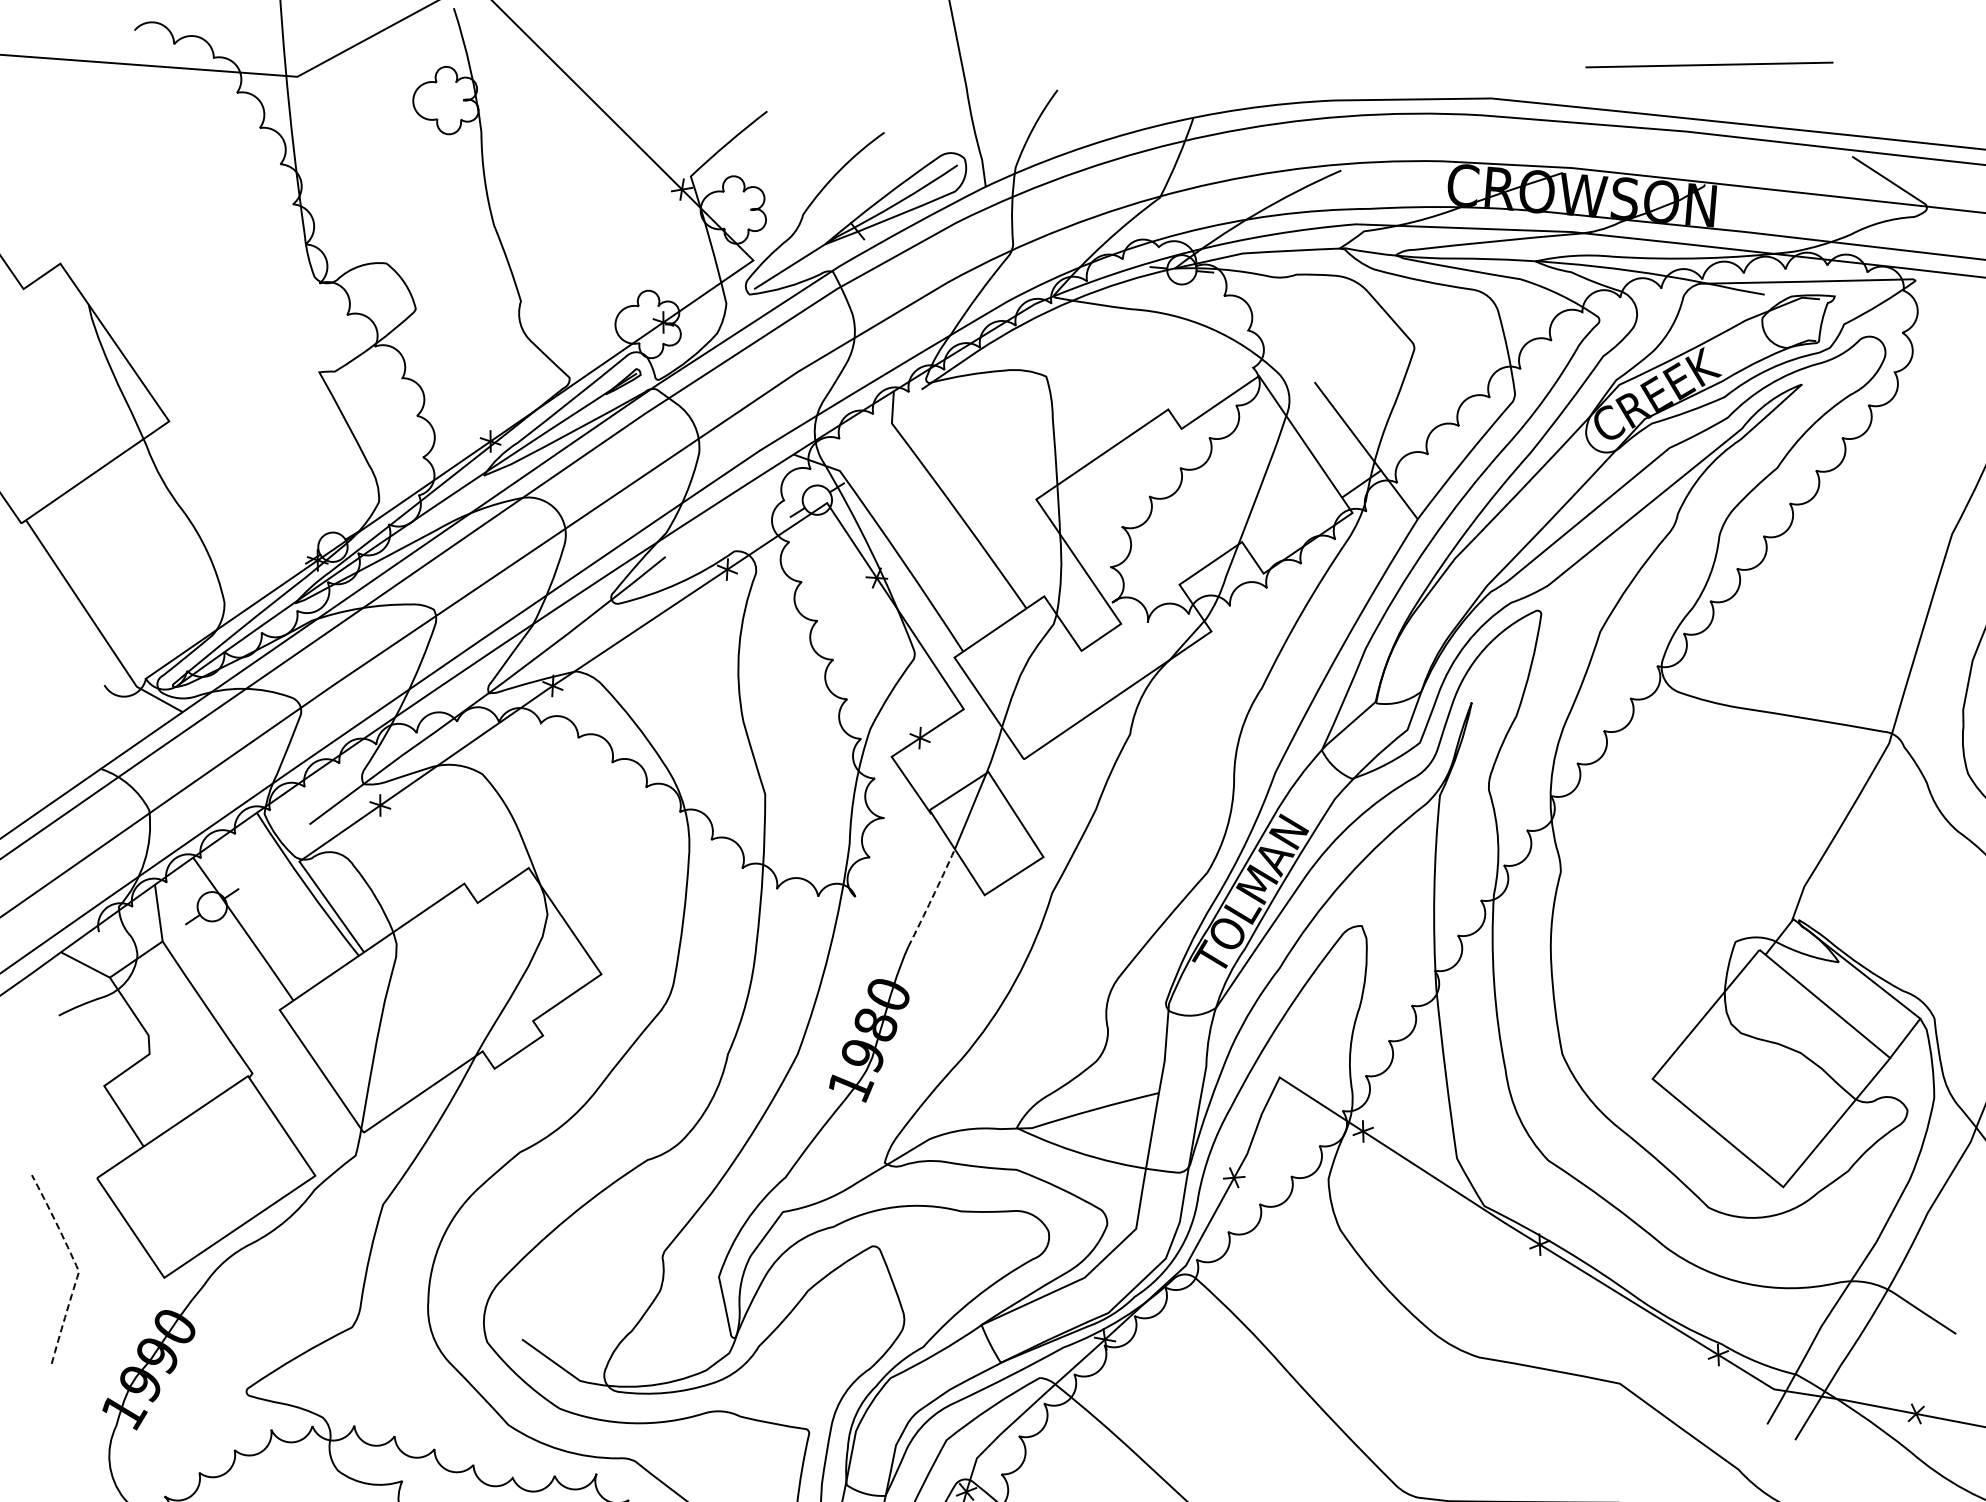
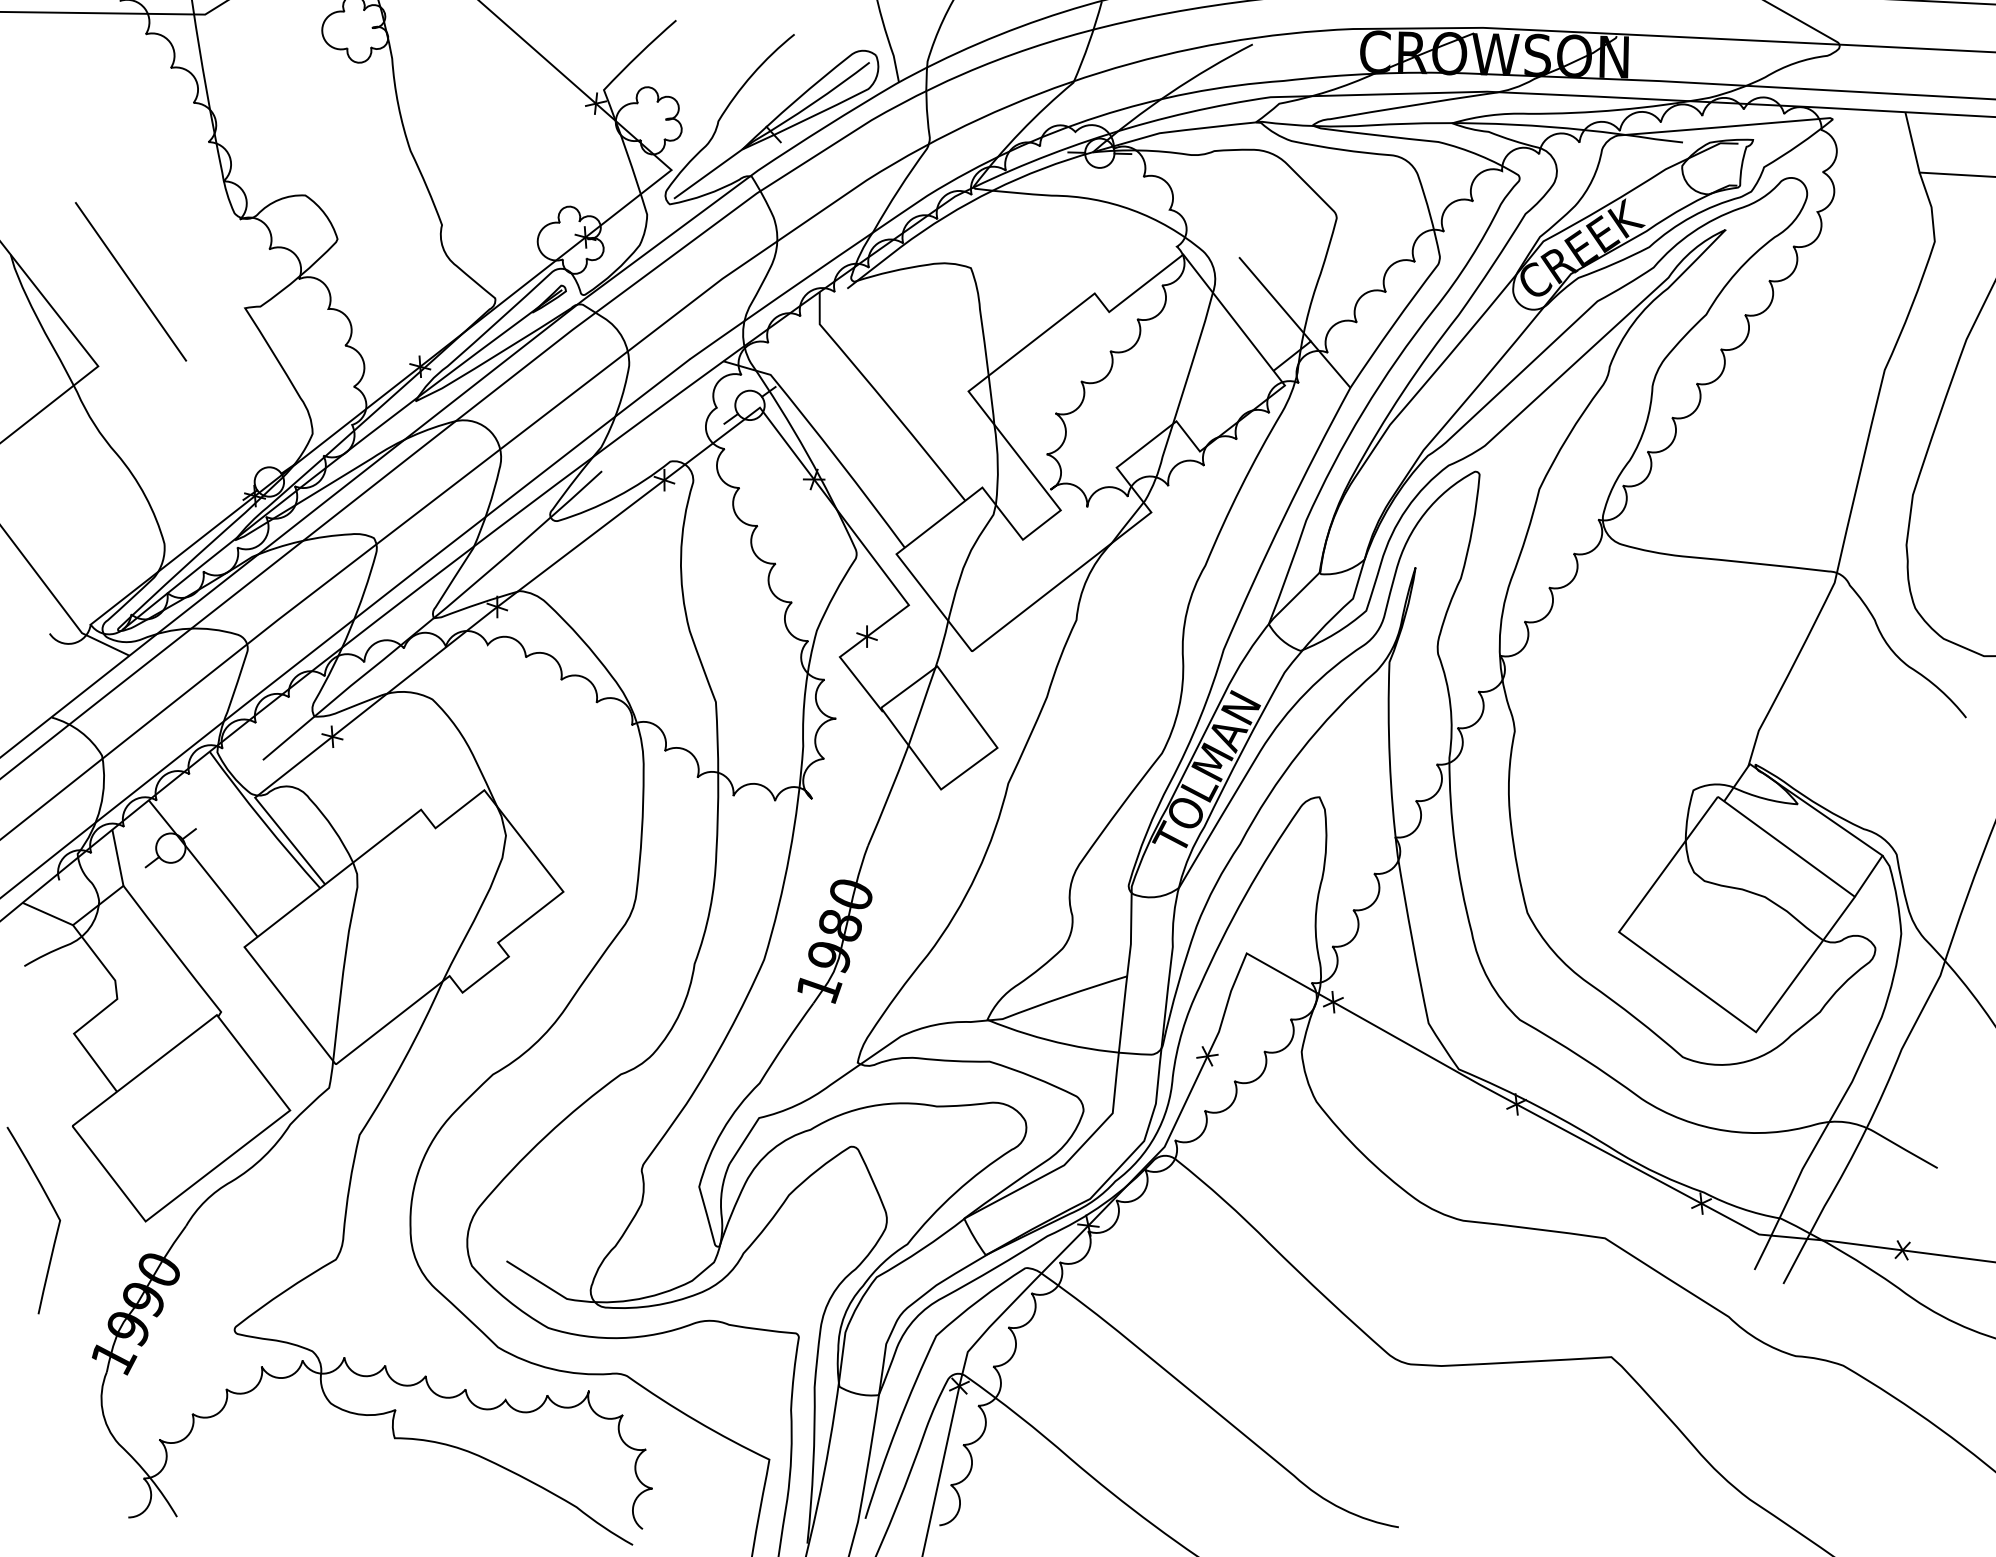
line: (206, 338) -> (130, 281), added
line: (931, 897) -> (888, 795), dashed -> solid
line: (77, 1268) -> (58, 1217), dashed -> solid

